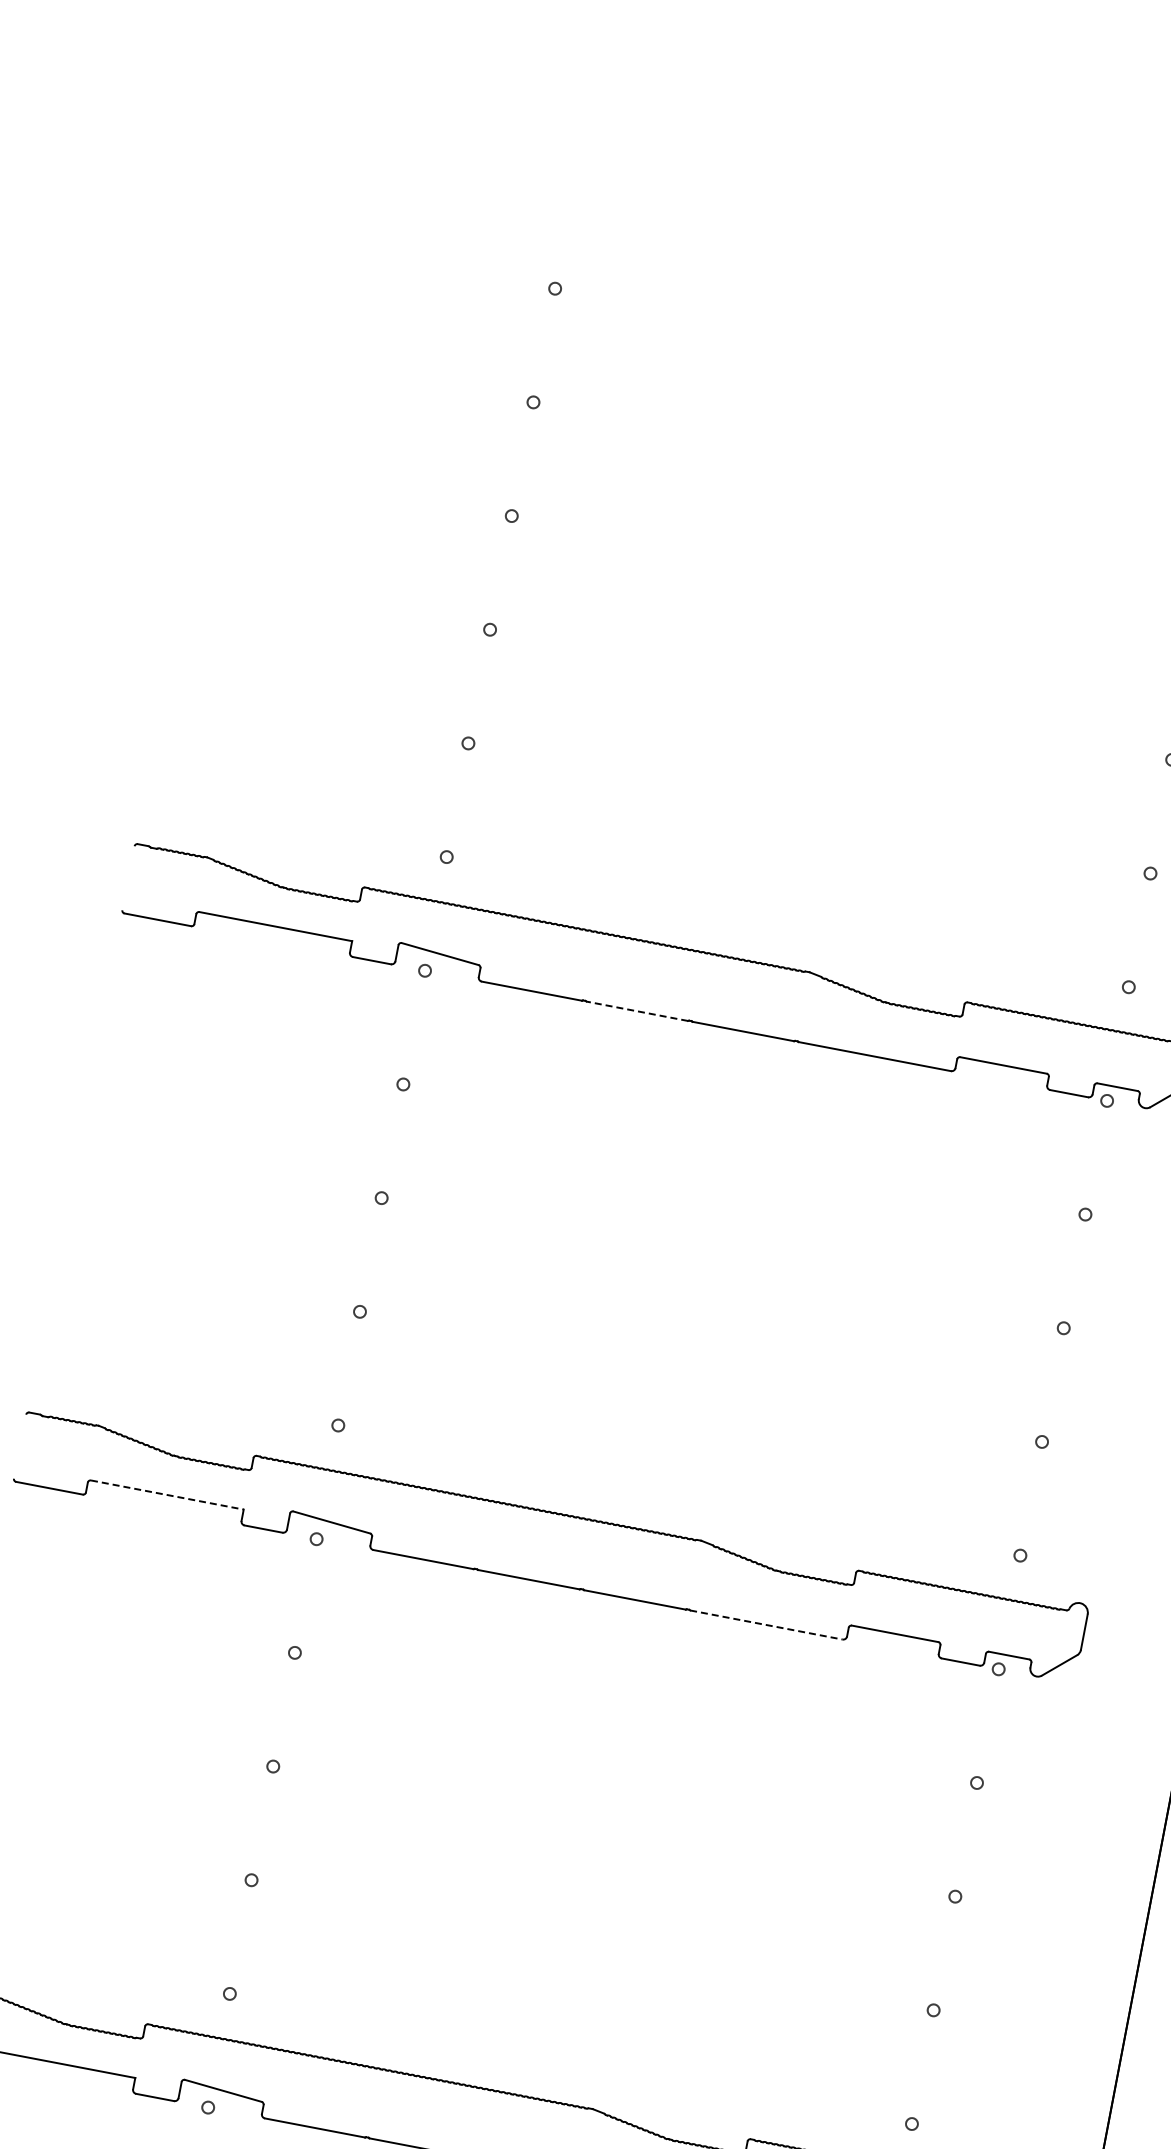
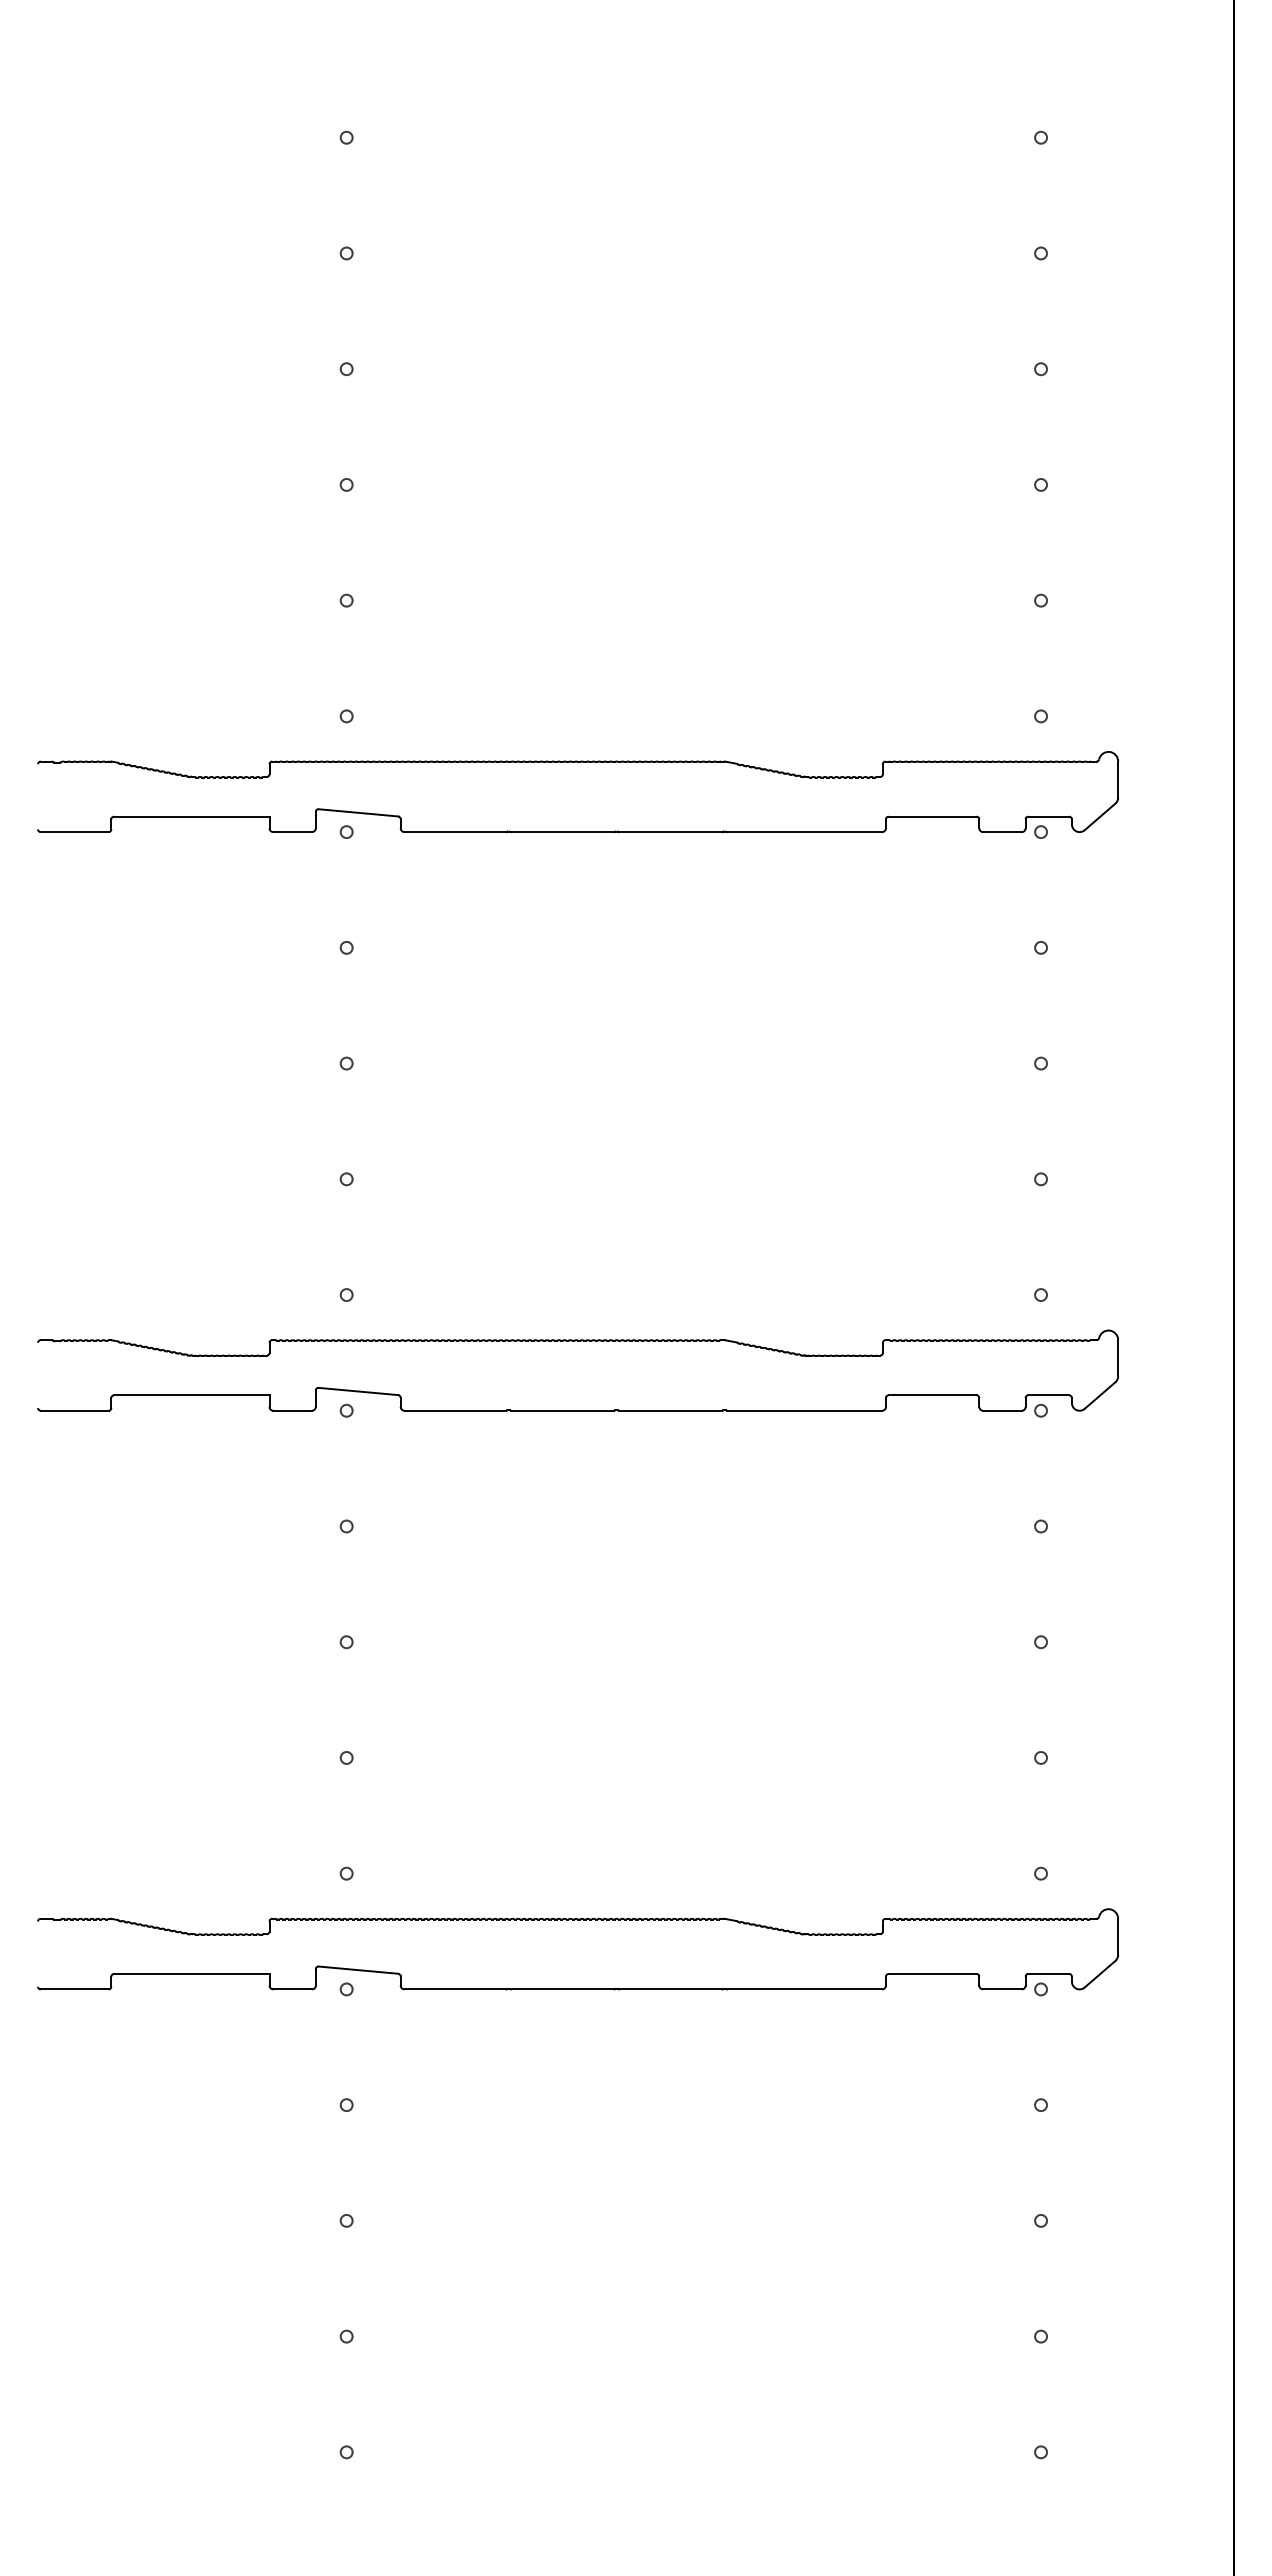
line: (636, 1011) -> (562, 832), dashed -> solid
line: (167, 1495) -> (191, 1395), dashed -> solid
line: (766, 1624) -> (804, 1410), dashed -> solid

